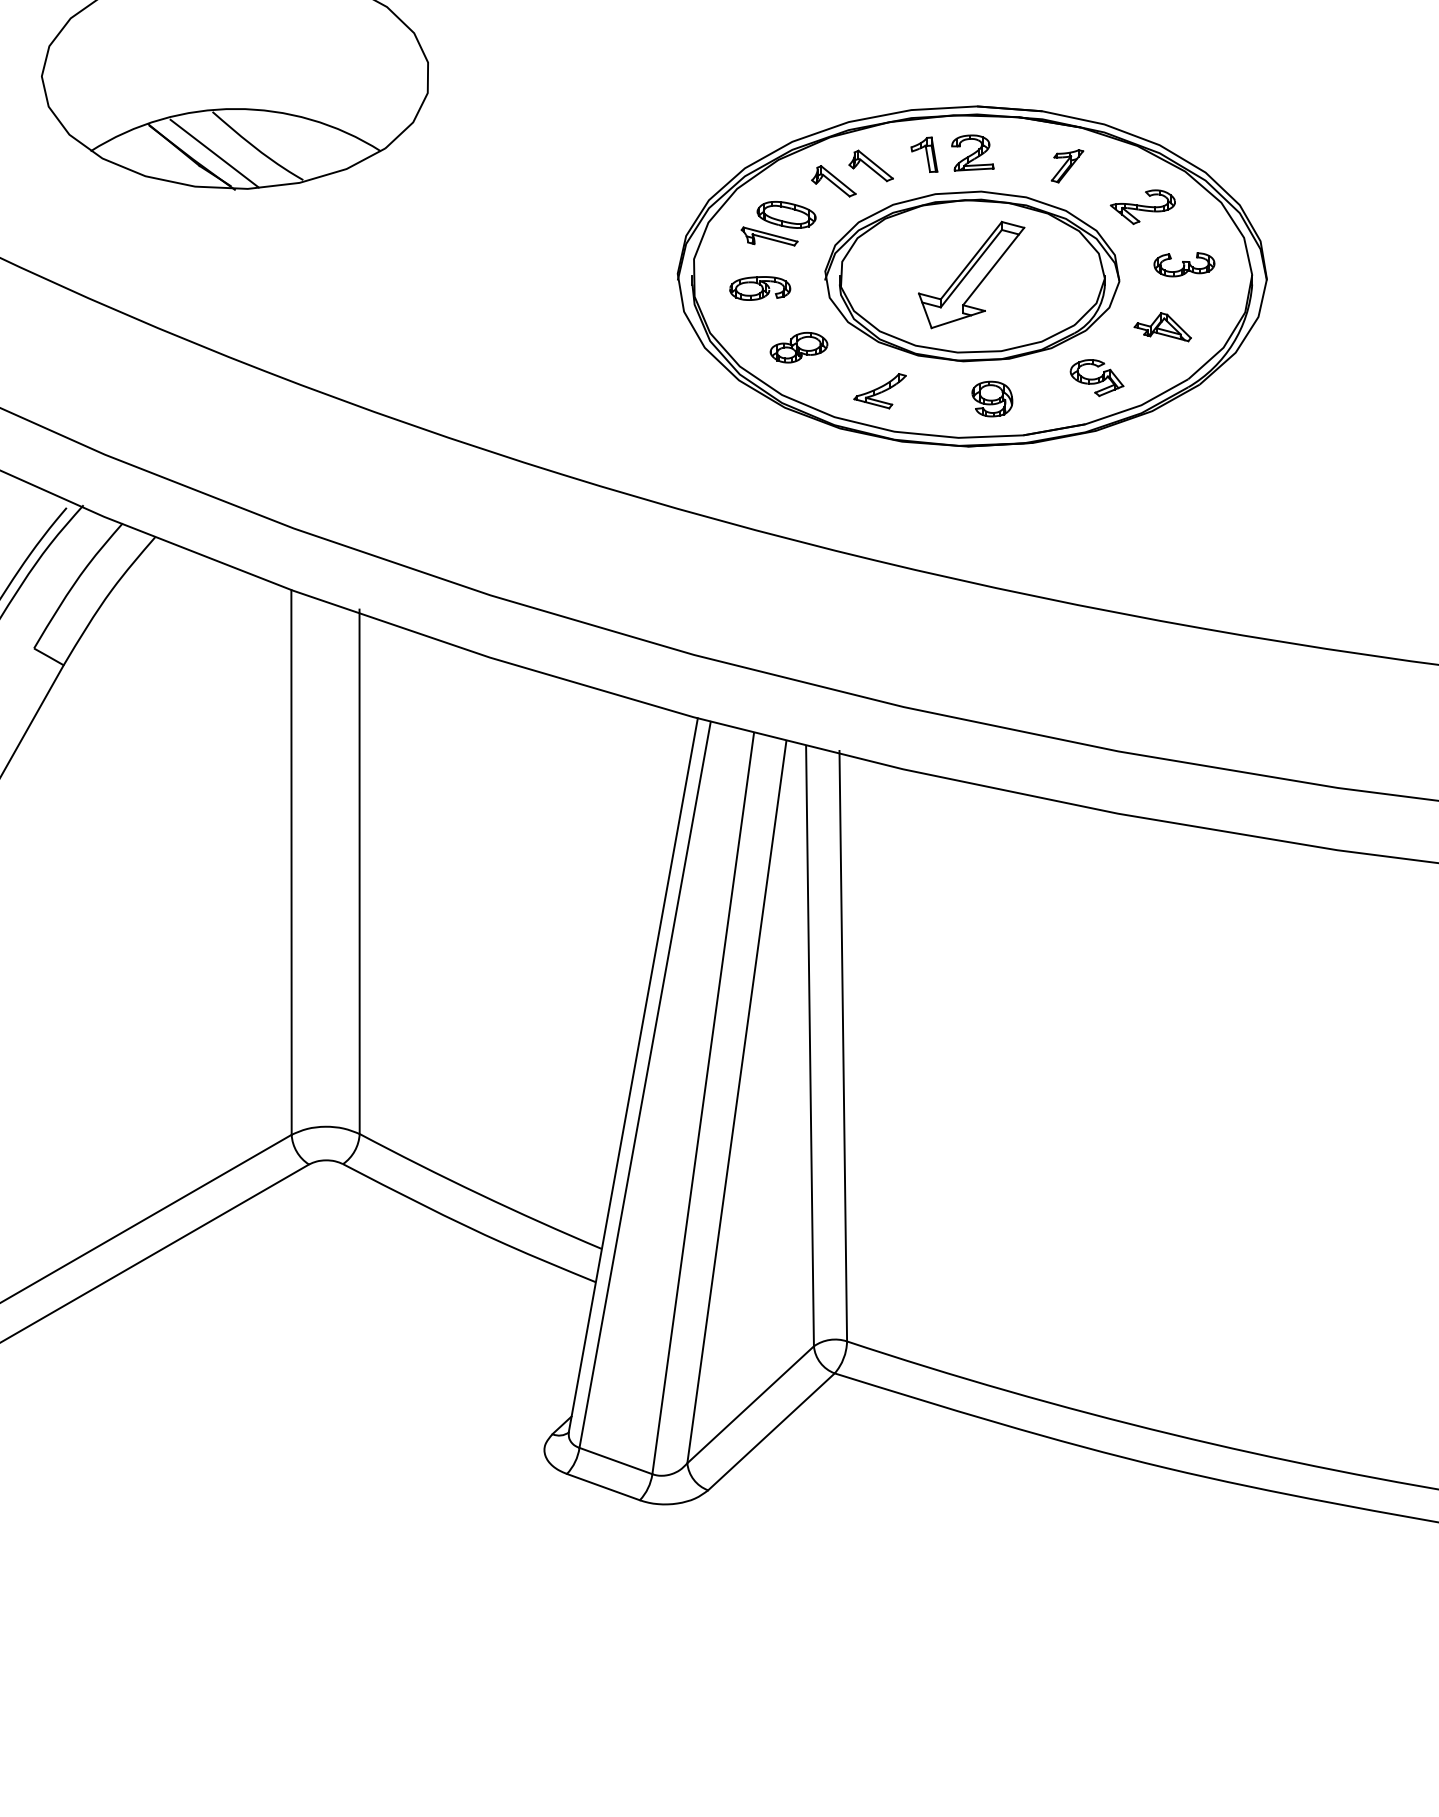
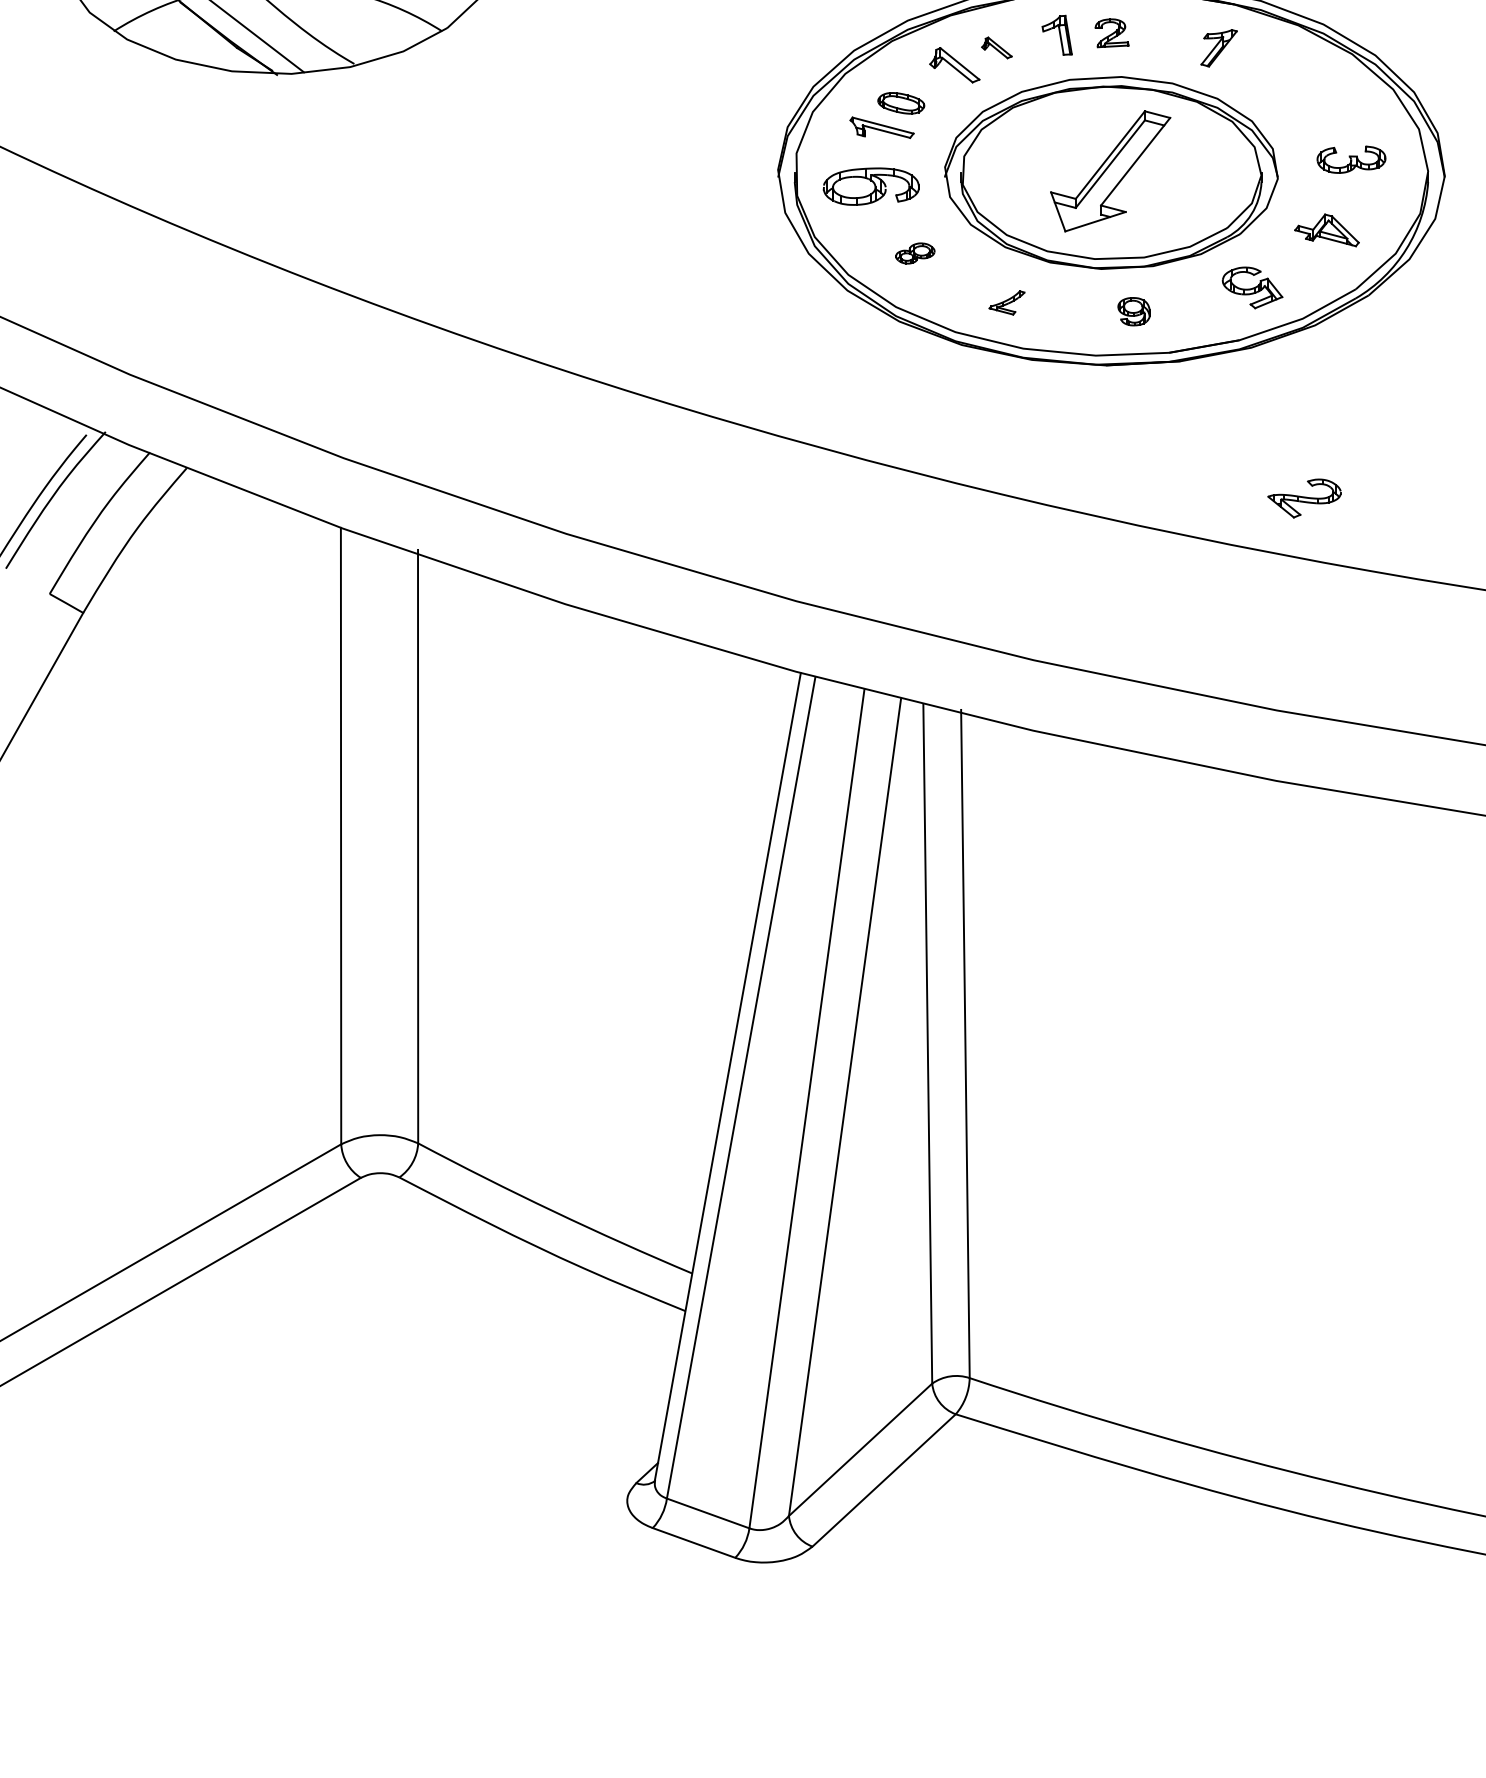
part: (972, 152) -> (1111, 32), size x0.7
part: (870, 165) -> (996, 47), size x0.6
part: (1142, 206) -> (1304, 497), moved
part: (786, 214) -> (901, 102), size x0.7
part: (760, 288) -> (871, 186), size x1.4
part: (798, 347) -> (914, 253), size x0.6
part: (879, 391) -> (1006, 303), size x0.6
part: (992, 398) -> (1134, 311), size x0.7

